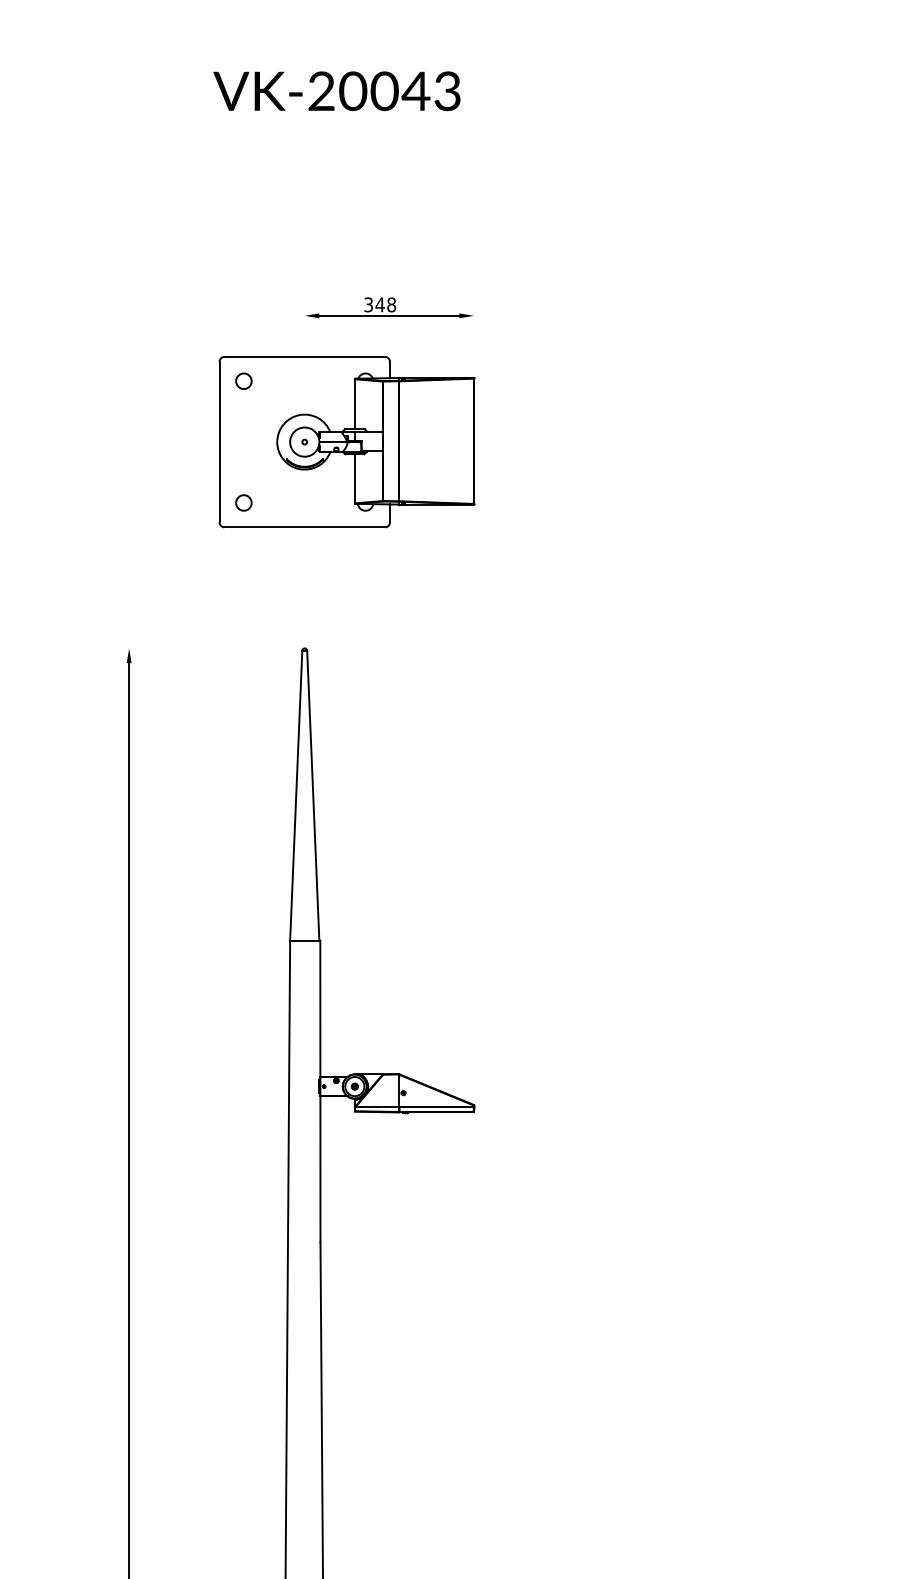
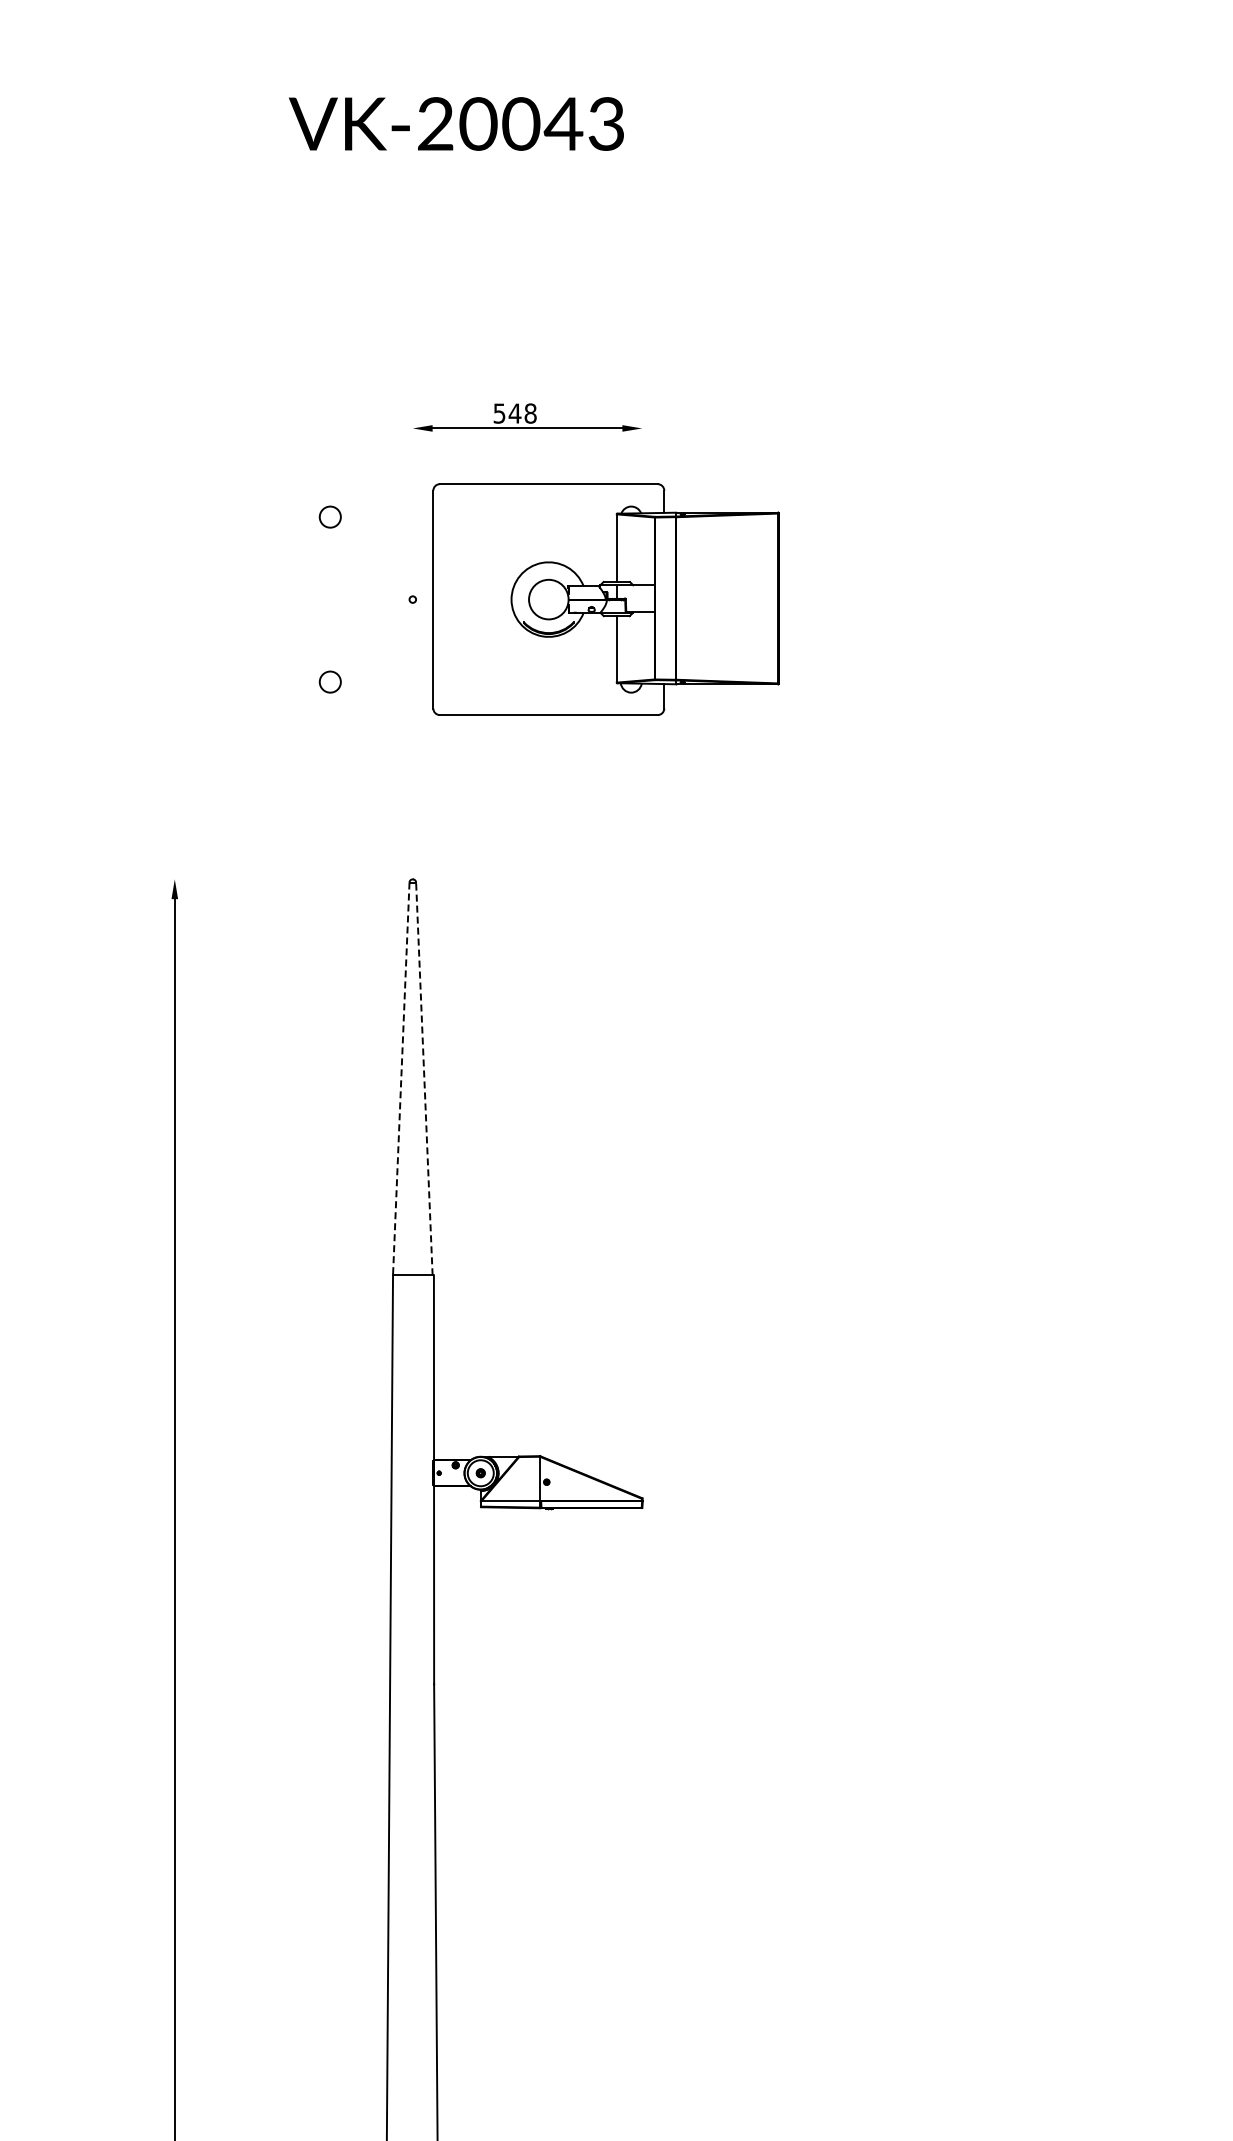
text: (368, 304) -> (499, 413), 348 -> 548
part: (346, 442) -> (605, 599), moved
line: (296, 795) -> (401, 1078), solid -> dashed
line: (313, 795) -> (424, 1078), solid -> dashed

